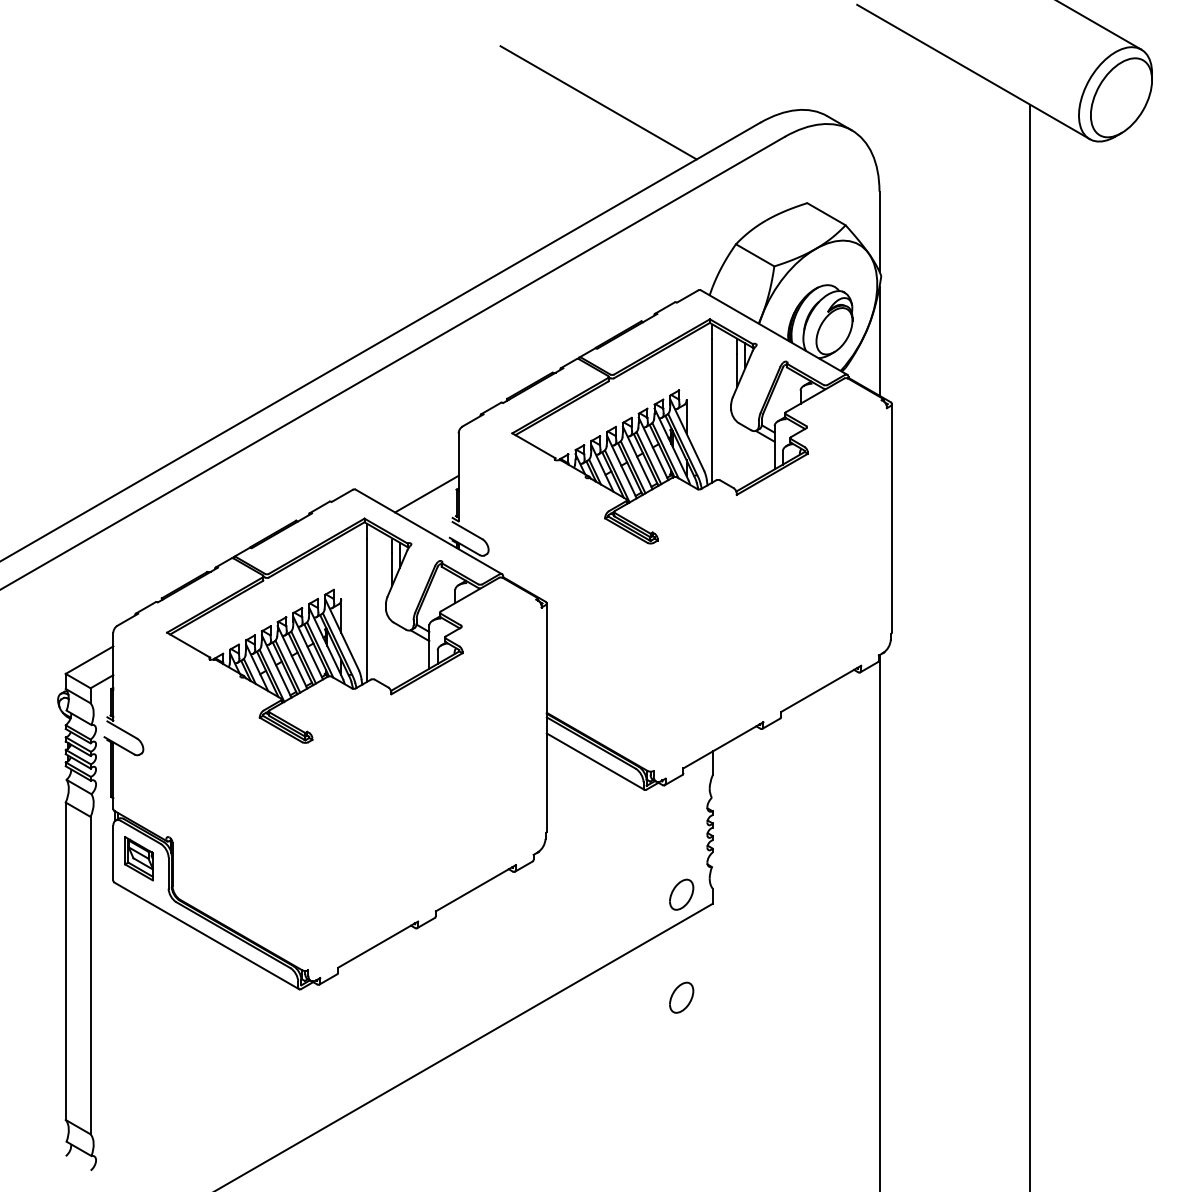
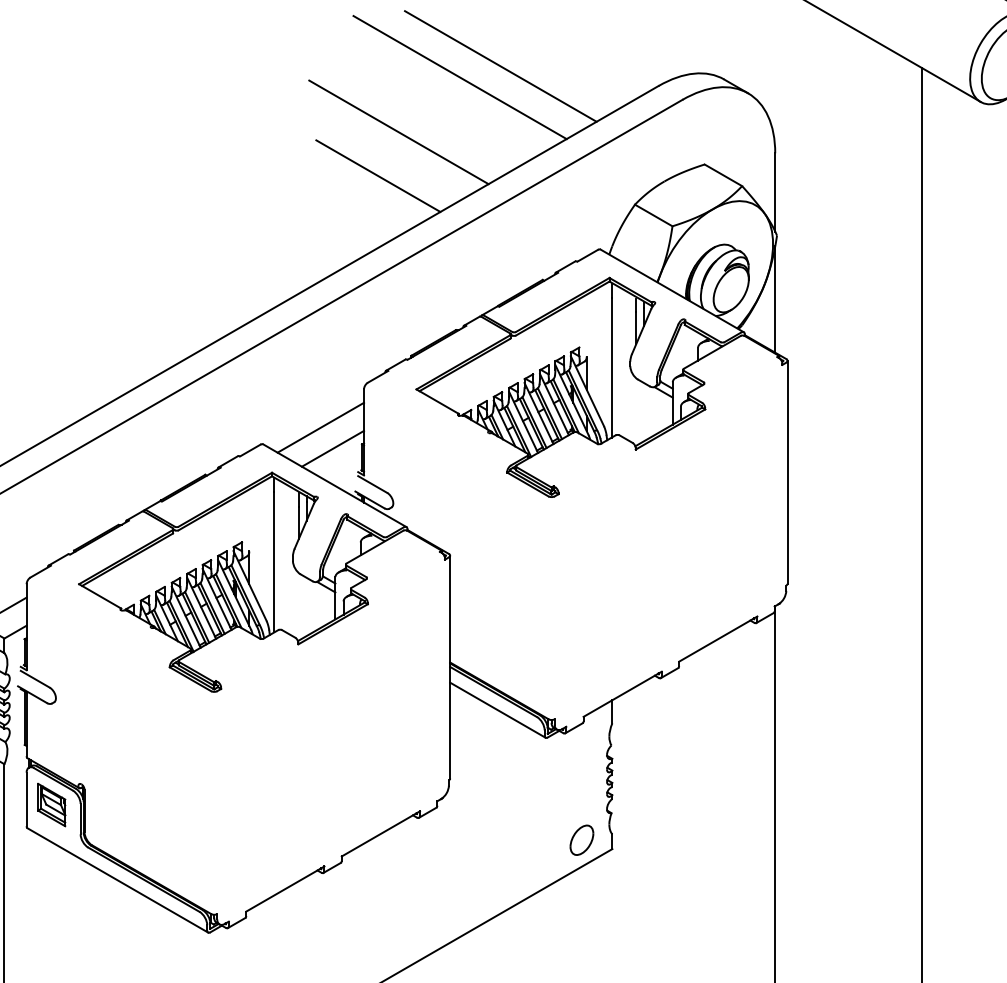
line: (556, 114) -> (459, 77), added
line: (494, 170) -> (399, 132), added
line: (472, 214) -> (377, 175), added
line: (414, 472) -> (320, 427), added
part: (681, 997) -> (581, 940), removed

